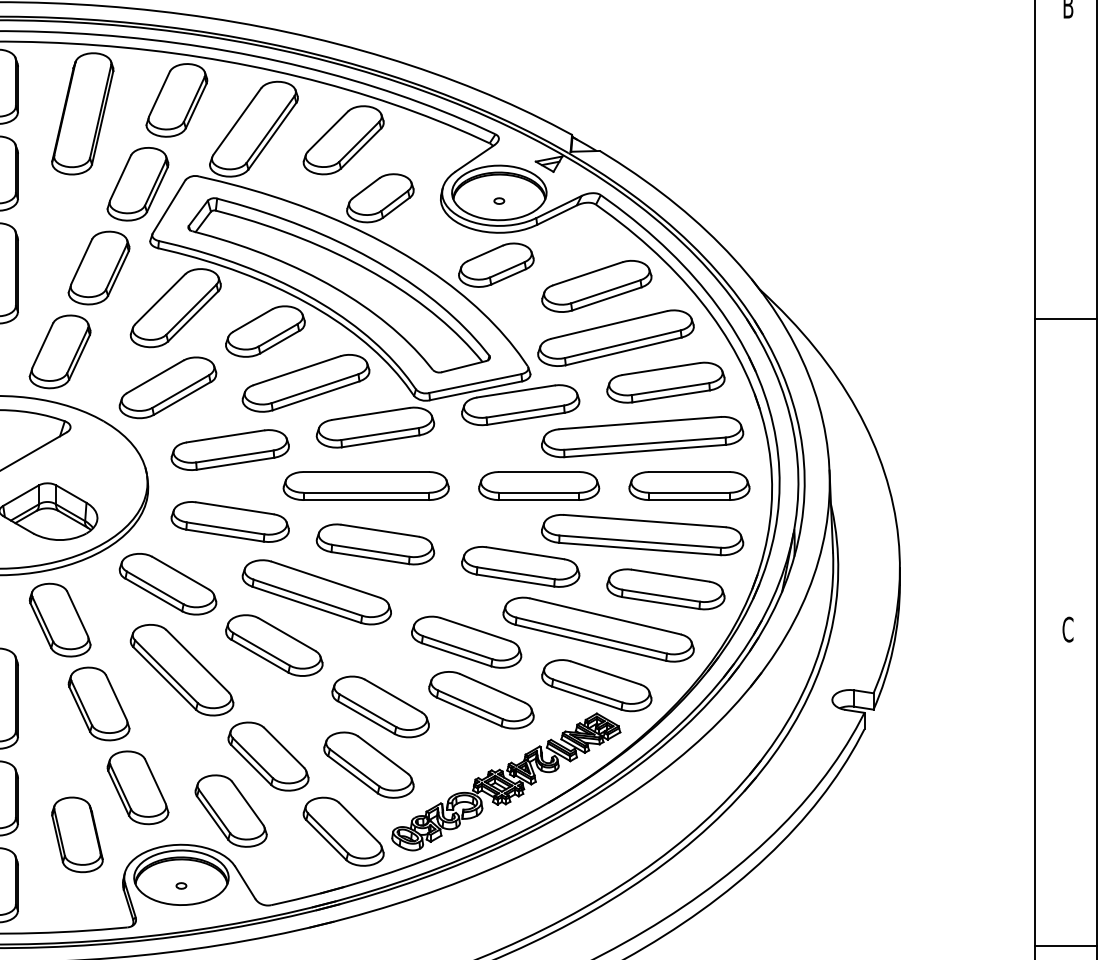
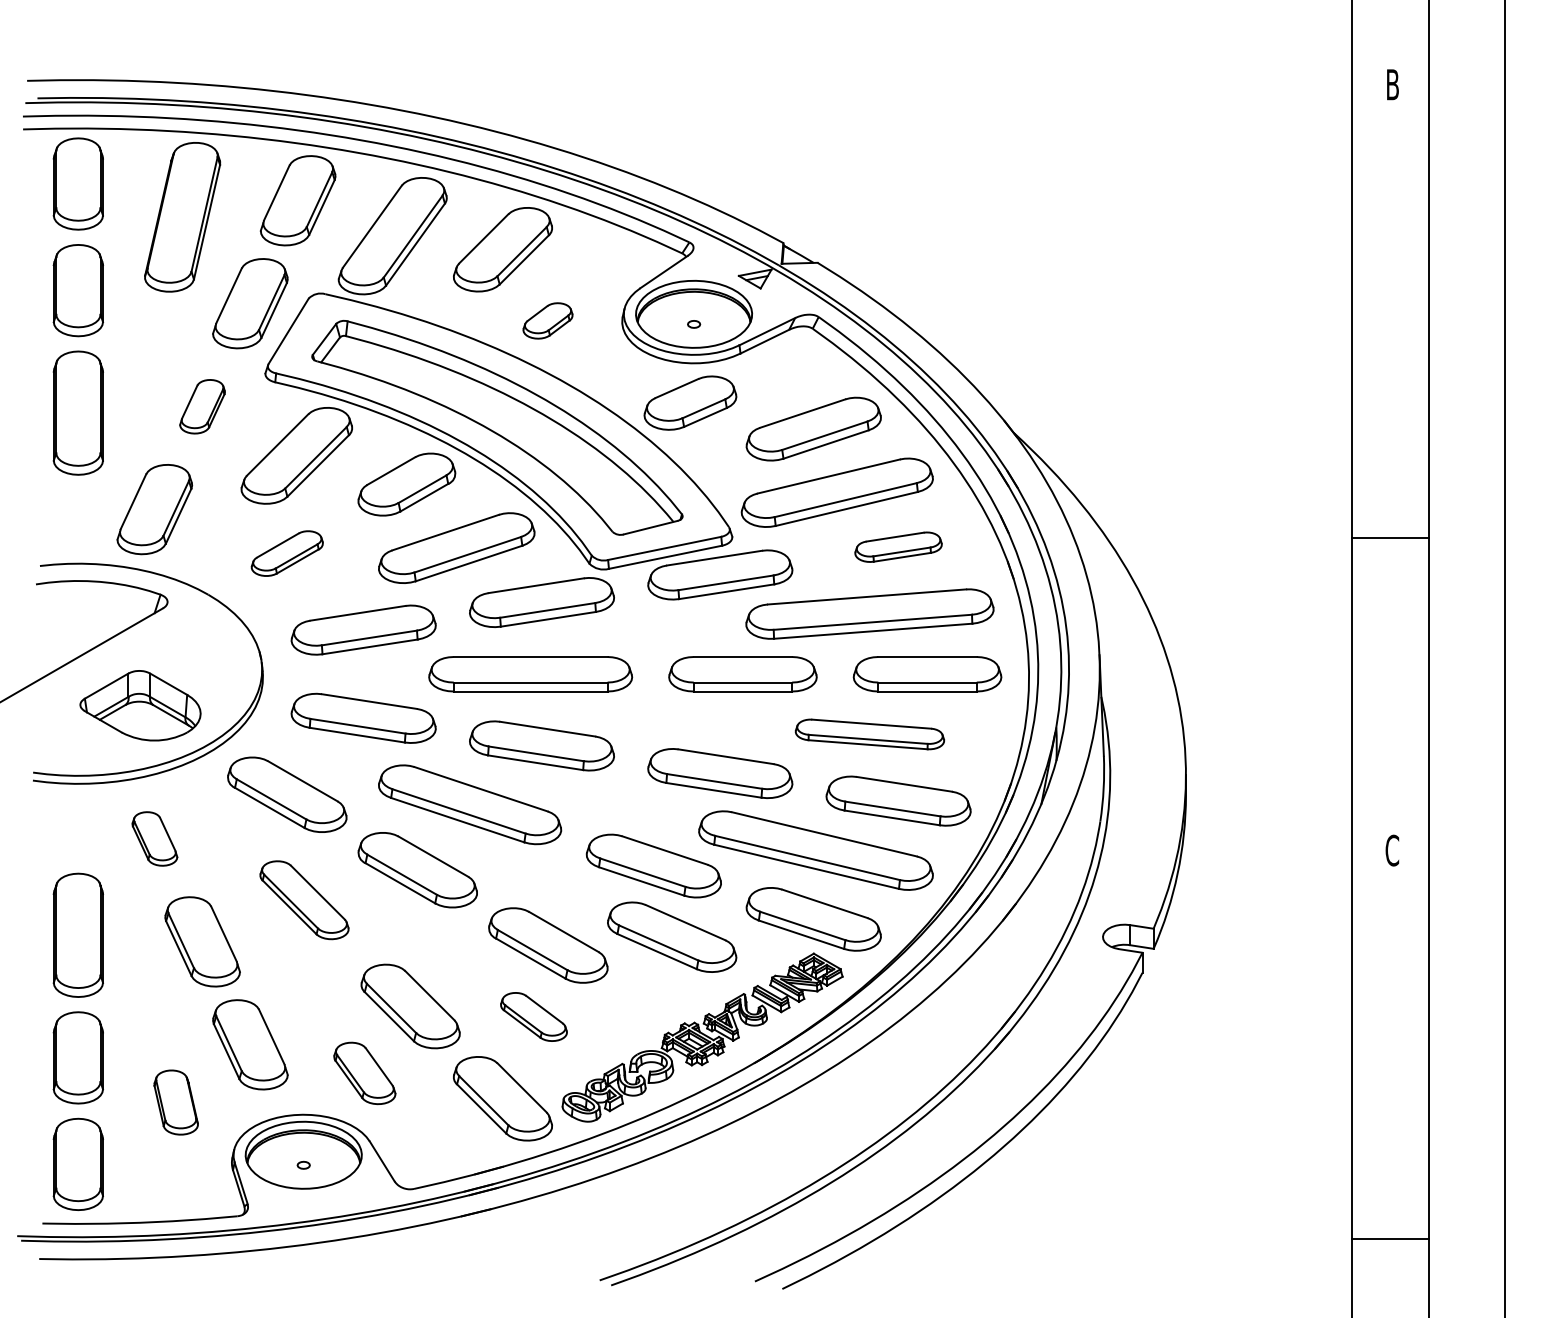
part: (379, 197) -> (547, 320), size x0.6
part: (98, 267) -> (202, 406), size x0.6
line: (1065, 319) -> (1389, 537), moved
part: (665, 381) -> (898, 546), size x0.6
part: (168, 387) -> (287, 553), size x0.6
part: (642, 535) -> (869, 734), size x0.6
part: (59, 619) -> (154, 838), size x0.6
part: (182, 669) -> (304, 899), size x0.7
part: (368, 764) -> (533, 1016), size x0.6
part: (230, 811) -> (364, 1073), size x0.7
part: (77, 834) -> (176, 1102), size x0.7

